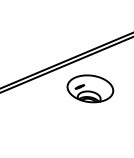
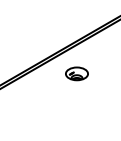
part: (89, 88) -> (76, 73), size x0.6

